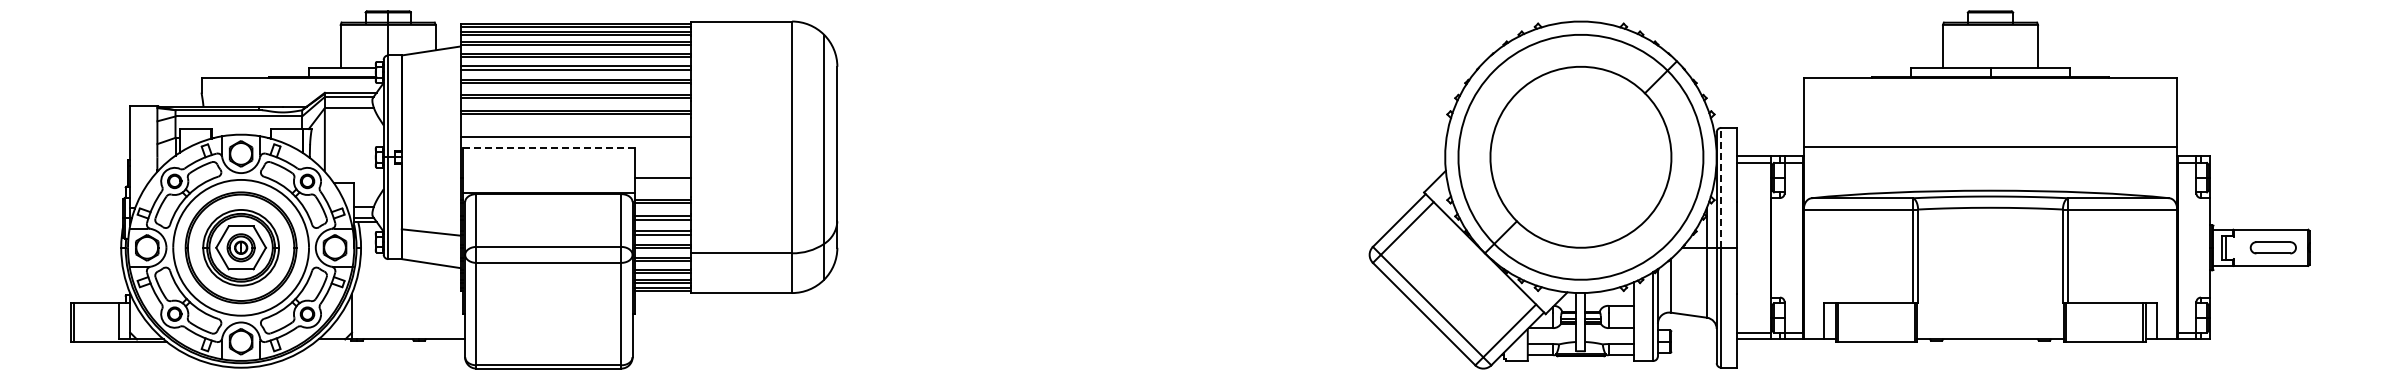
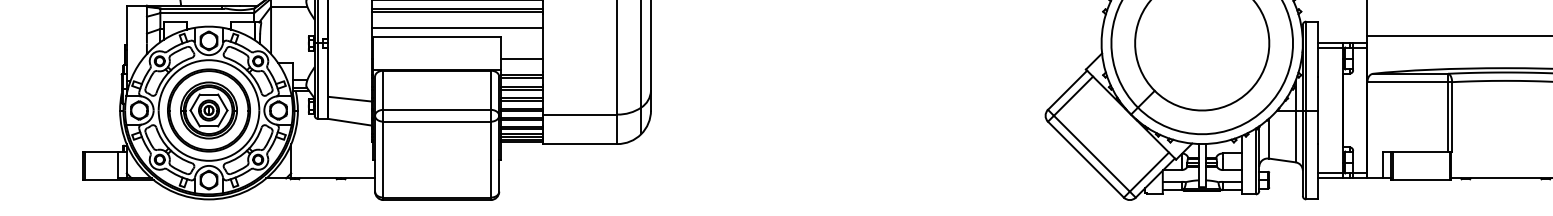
line: (548, 148) -> (436, 36), dashed -> solid
line: (1721, 187) -> (1306, 65), dashed -> solid

